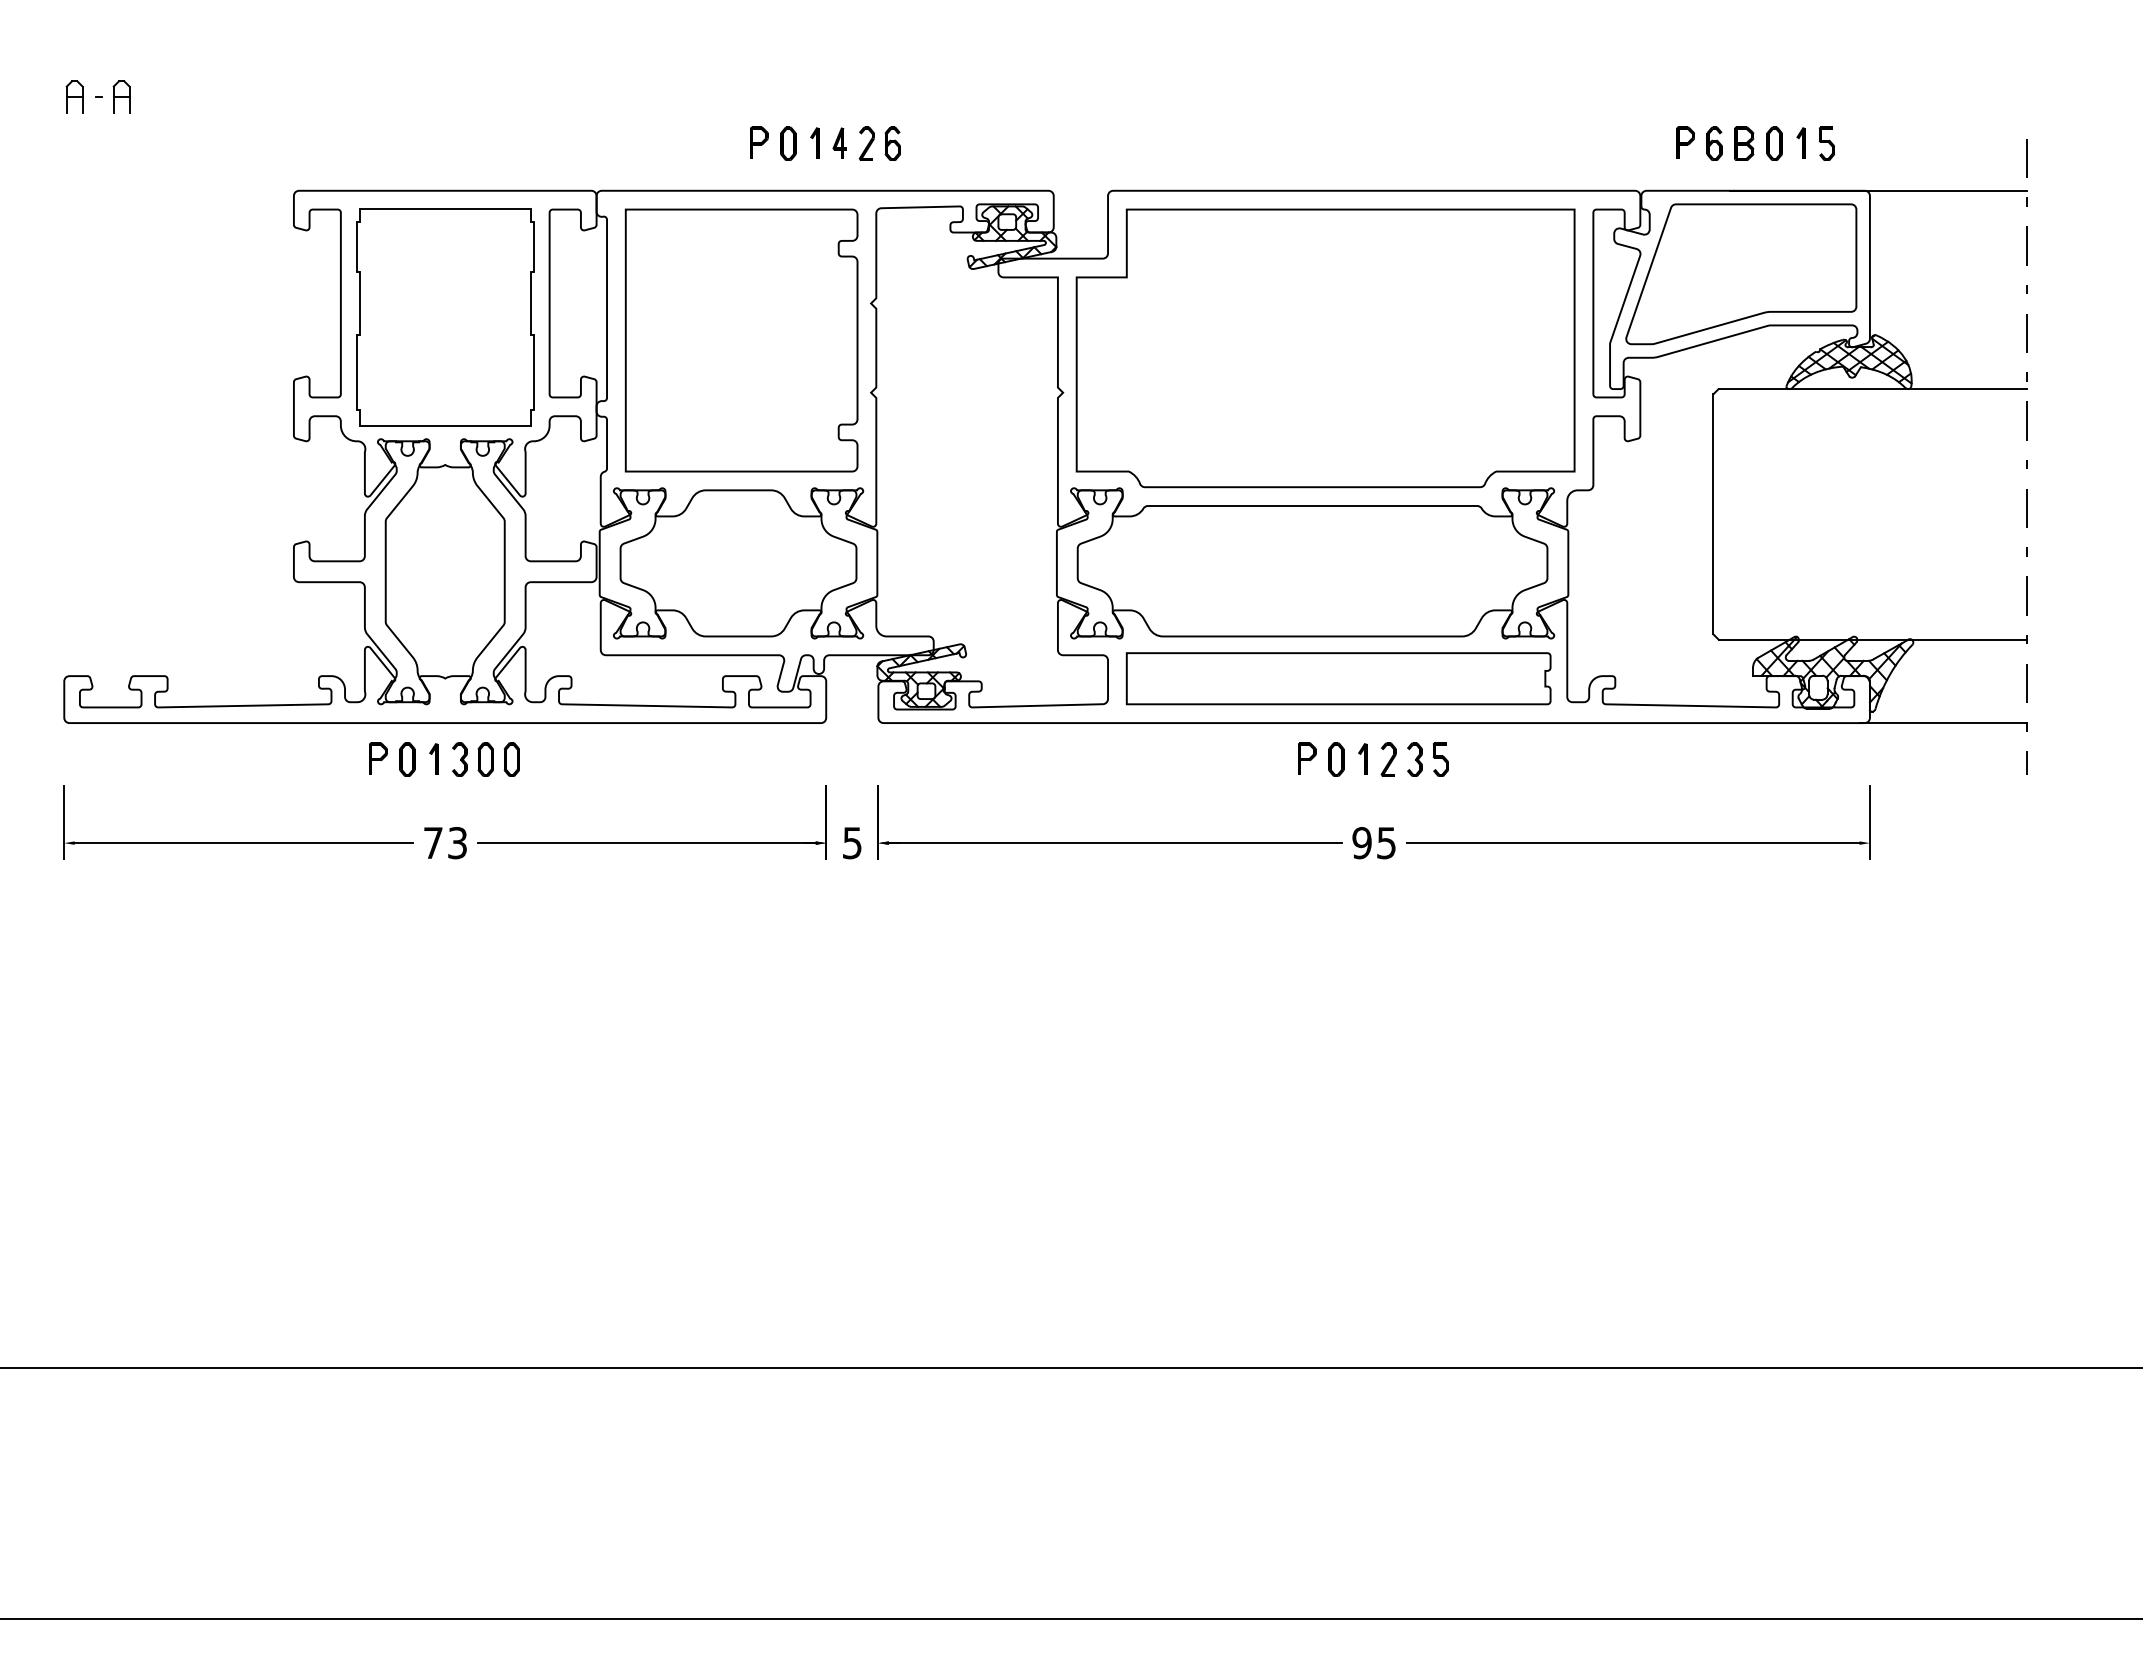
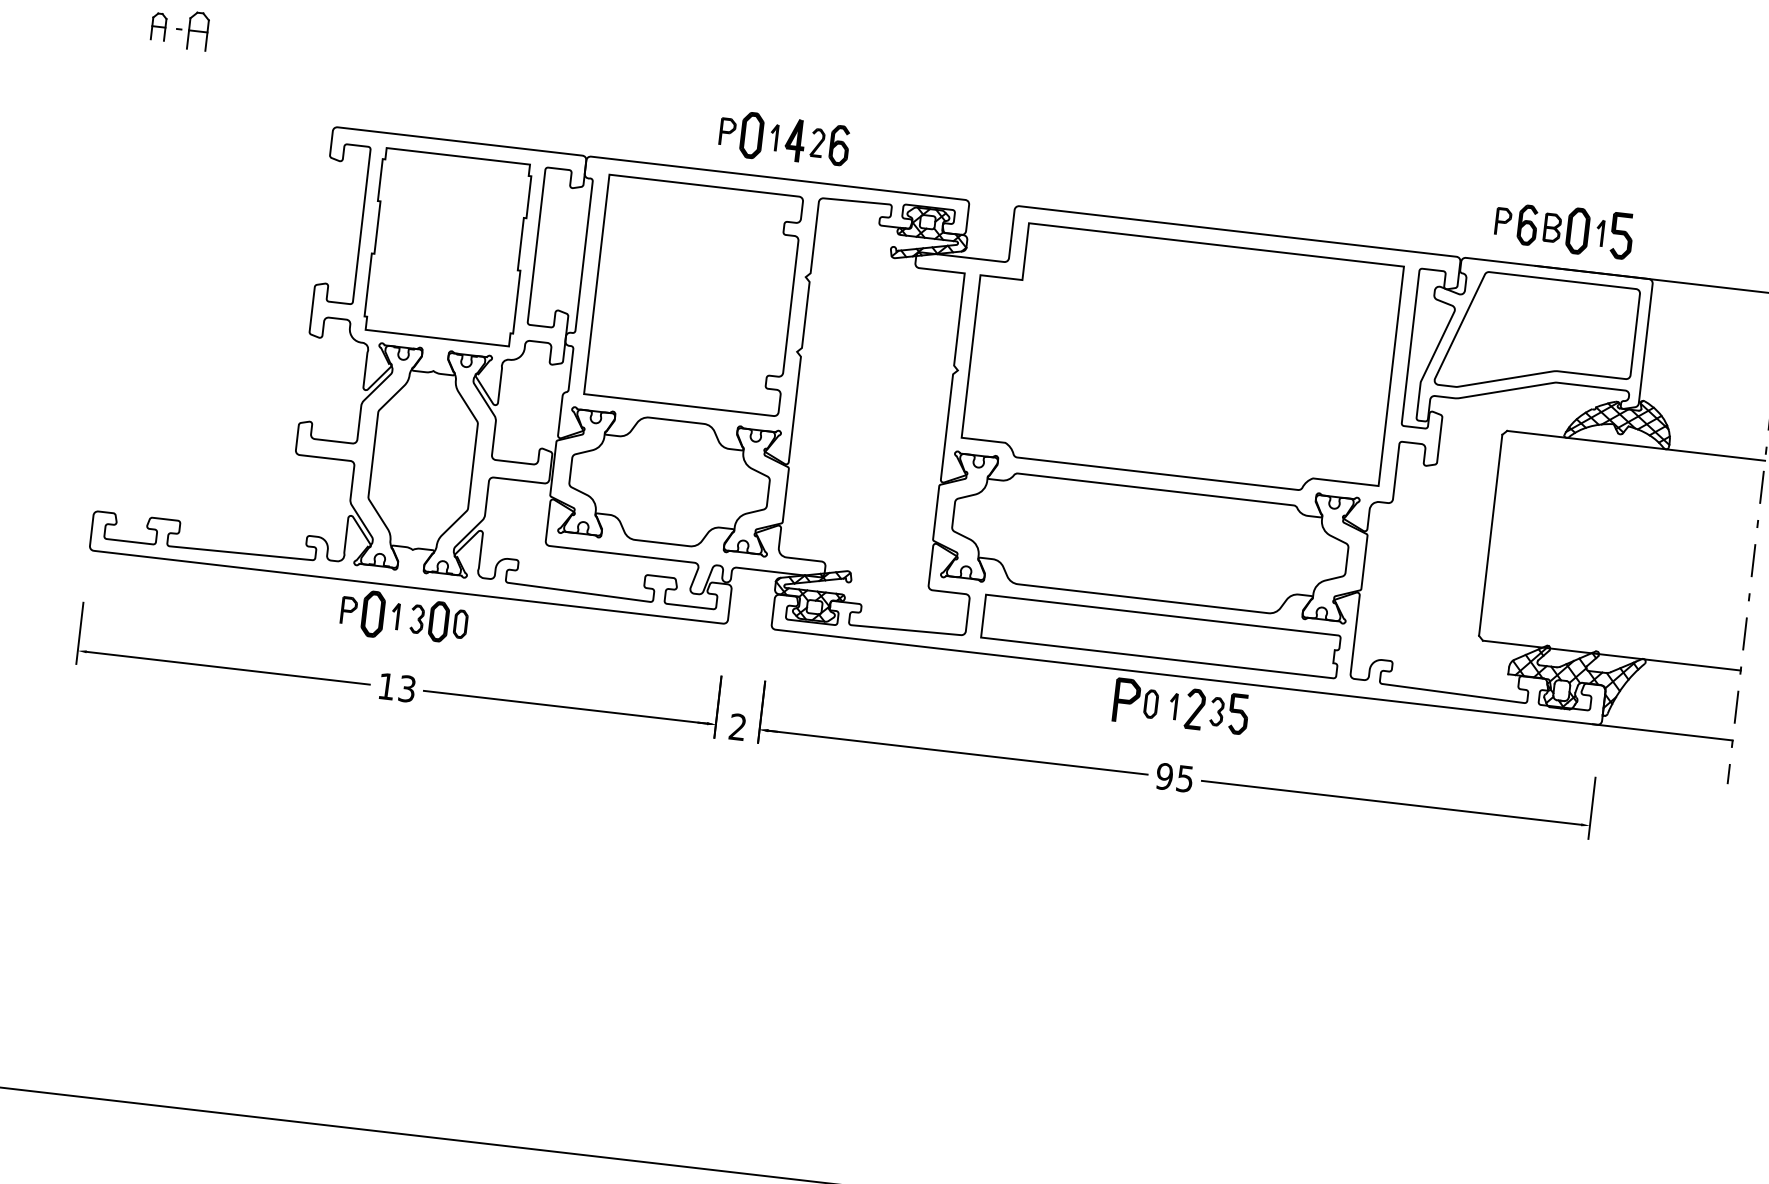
part: (121, 96) -> (198, 31), size x1.4
part: (839, 142) -> (794, 139), size x1.6
part: (788, 143) -> (752, 135), size x1.6
part: (892, 143) -> (839, 145), size x1.4
part: (1714, 143) -> (1527, 224), size x1.4
part: (1774, 143) -> (1577, 230), size x1.6
part: (1826, 143) -> (1621, 235), size x1.6
part: (1307, 758) -> (1127, 700), size x1.6
part: (407, 759) -> (373, 614), size x1.6
part: (485, 759) -> (438, 621), size x1.4
part: (1388, 759) -> (1194, 709), size x1.4
part: (1440, 759) -> (1238, 714), size x1.4
text: (433, 842) -> (387, 686), 73 -> 13
text: (851, 843) -> (737, 727), 5 -> 2

